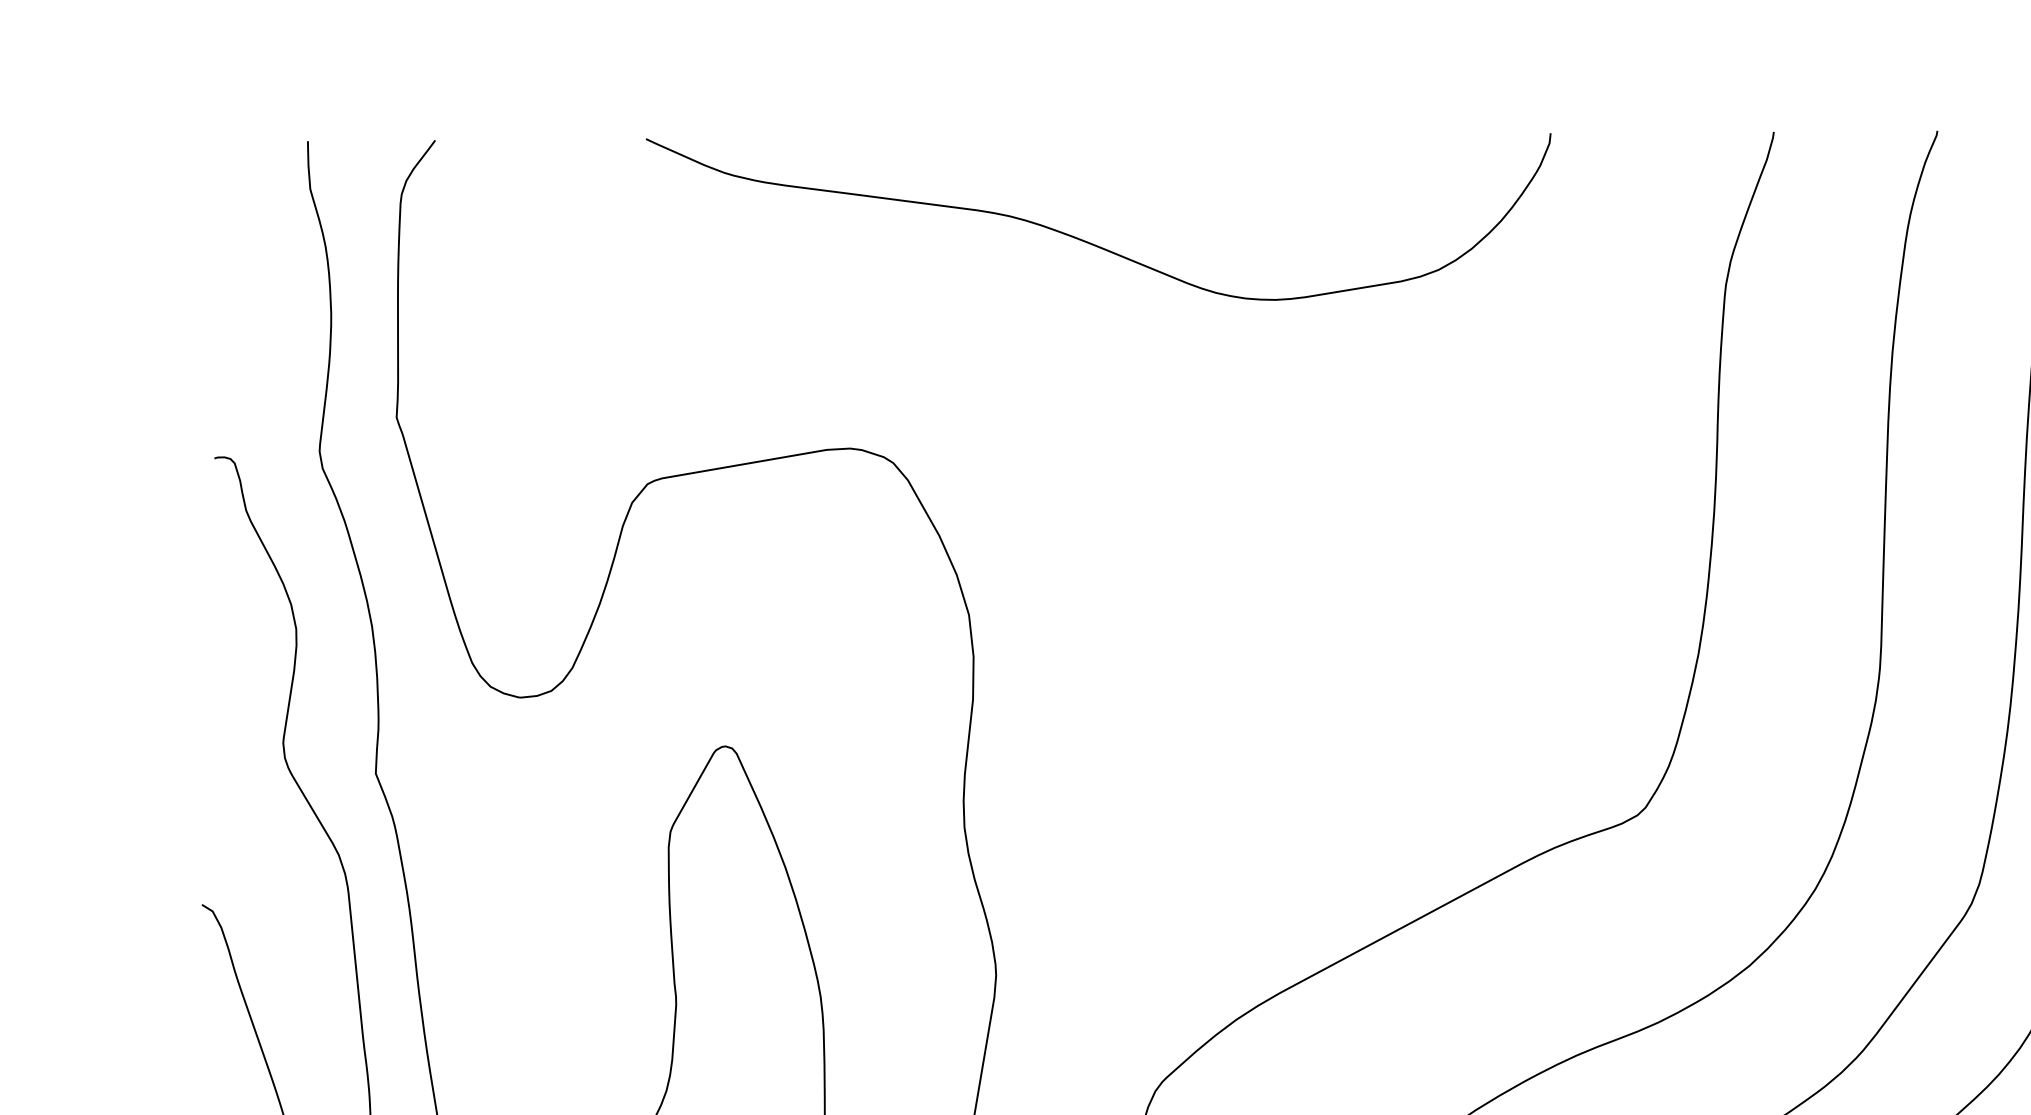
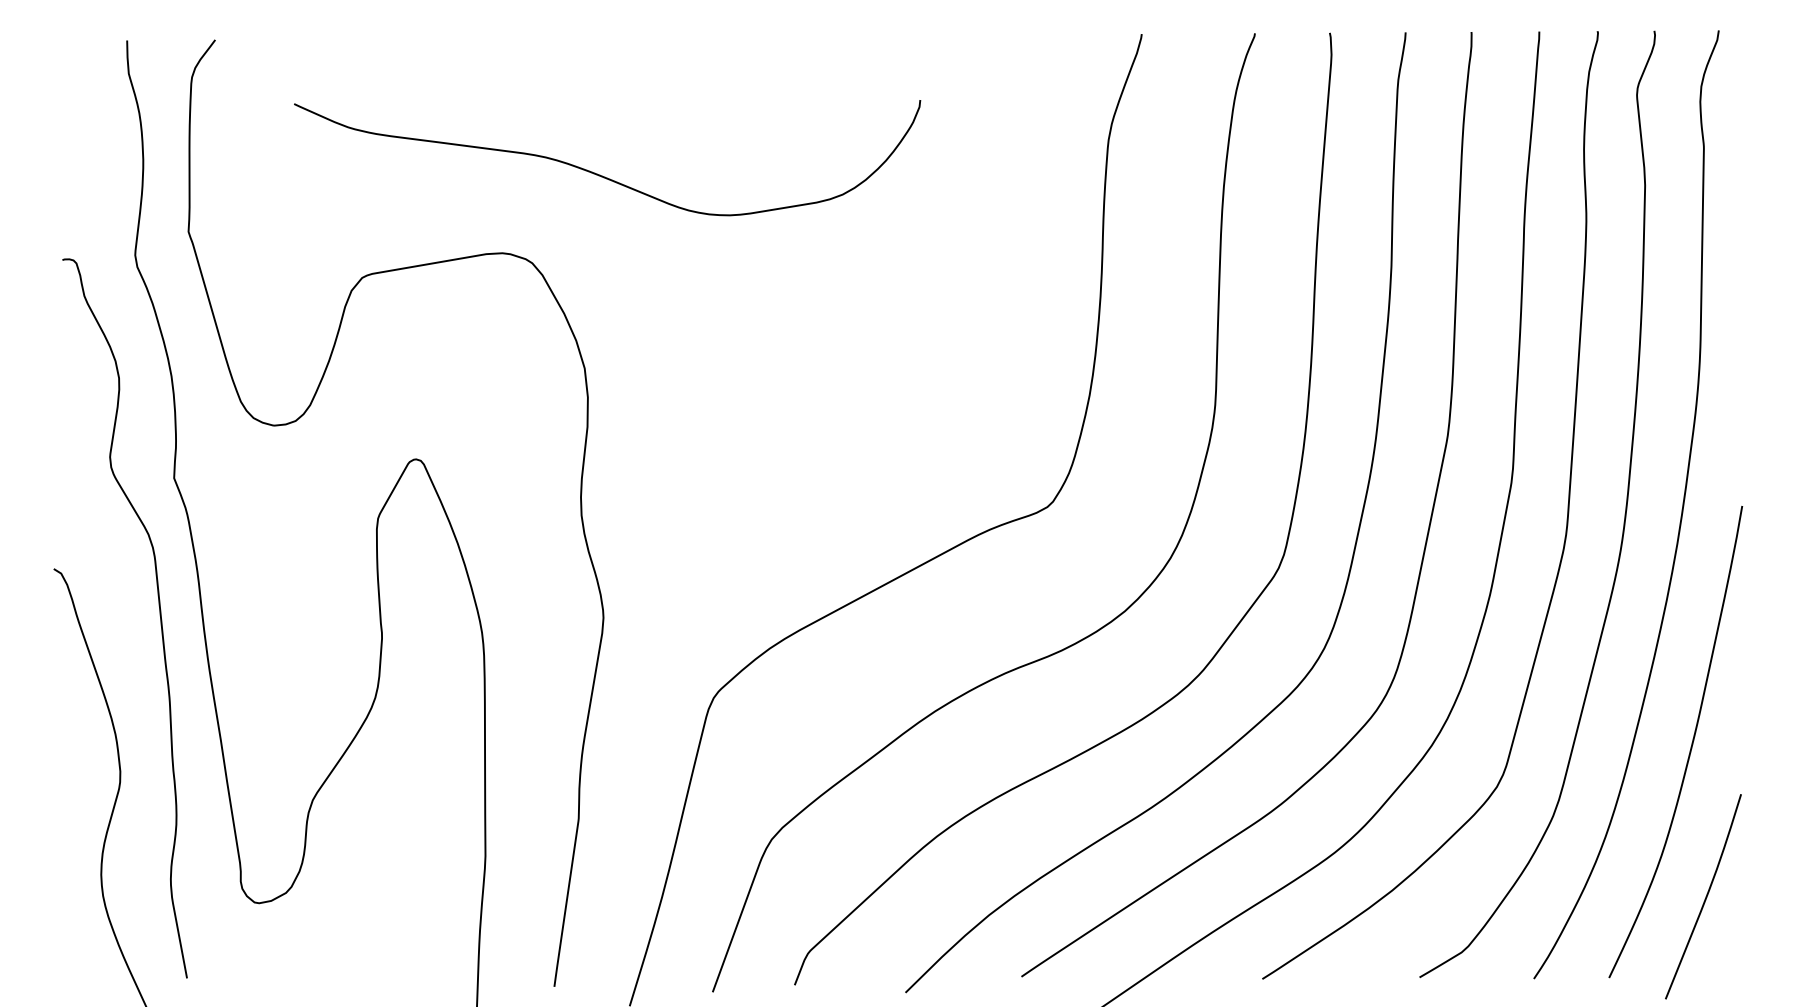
curve: (1088, 240) -> (600, 174), moved

